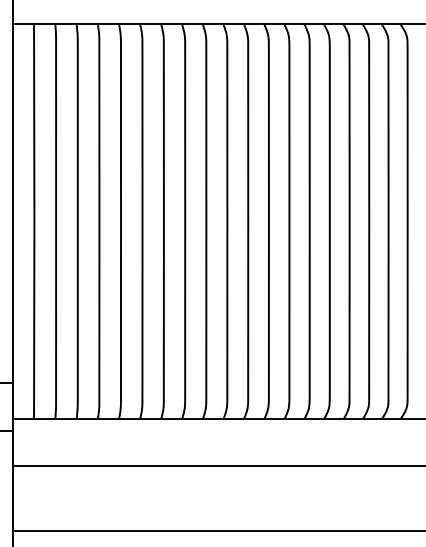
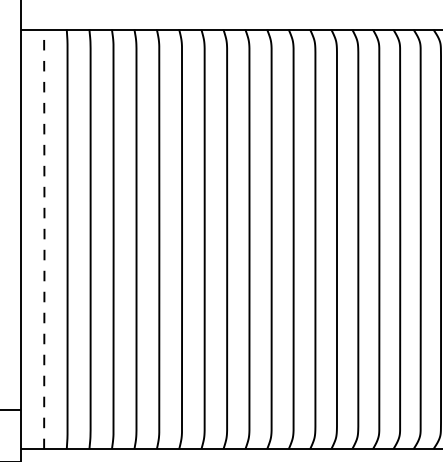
line: (34, 221) -> (44, 239), solid -> dashed

